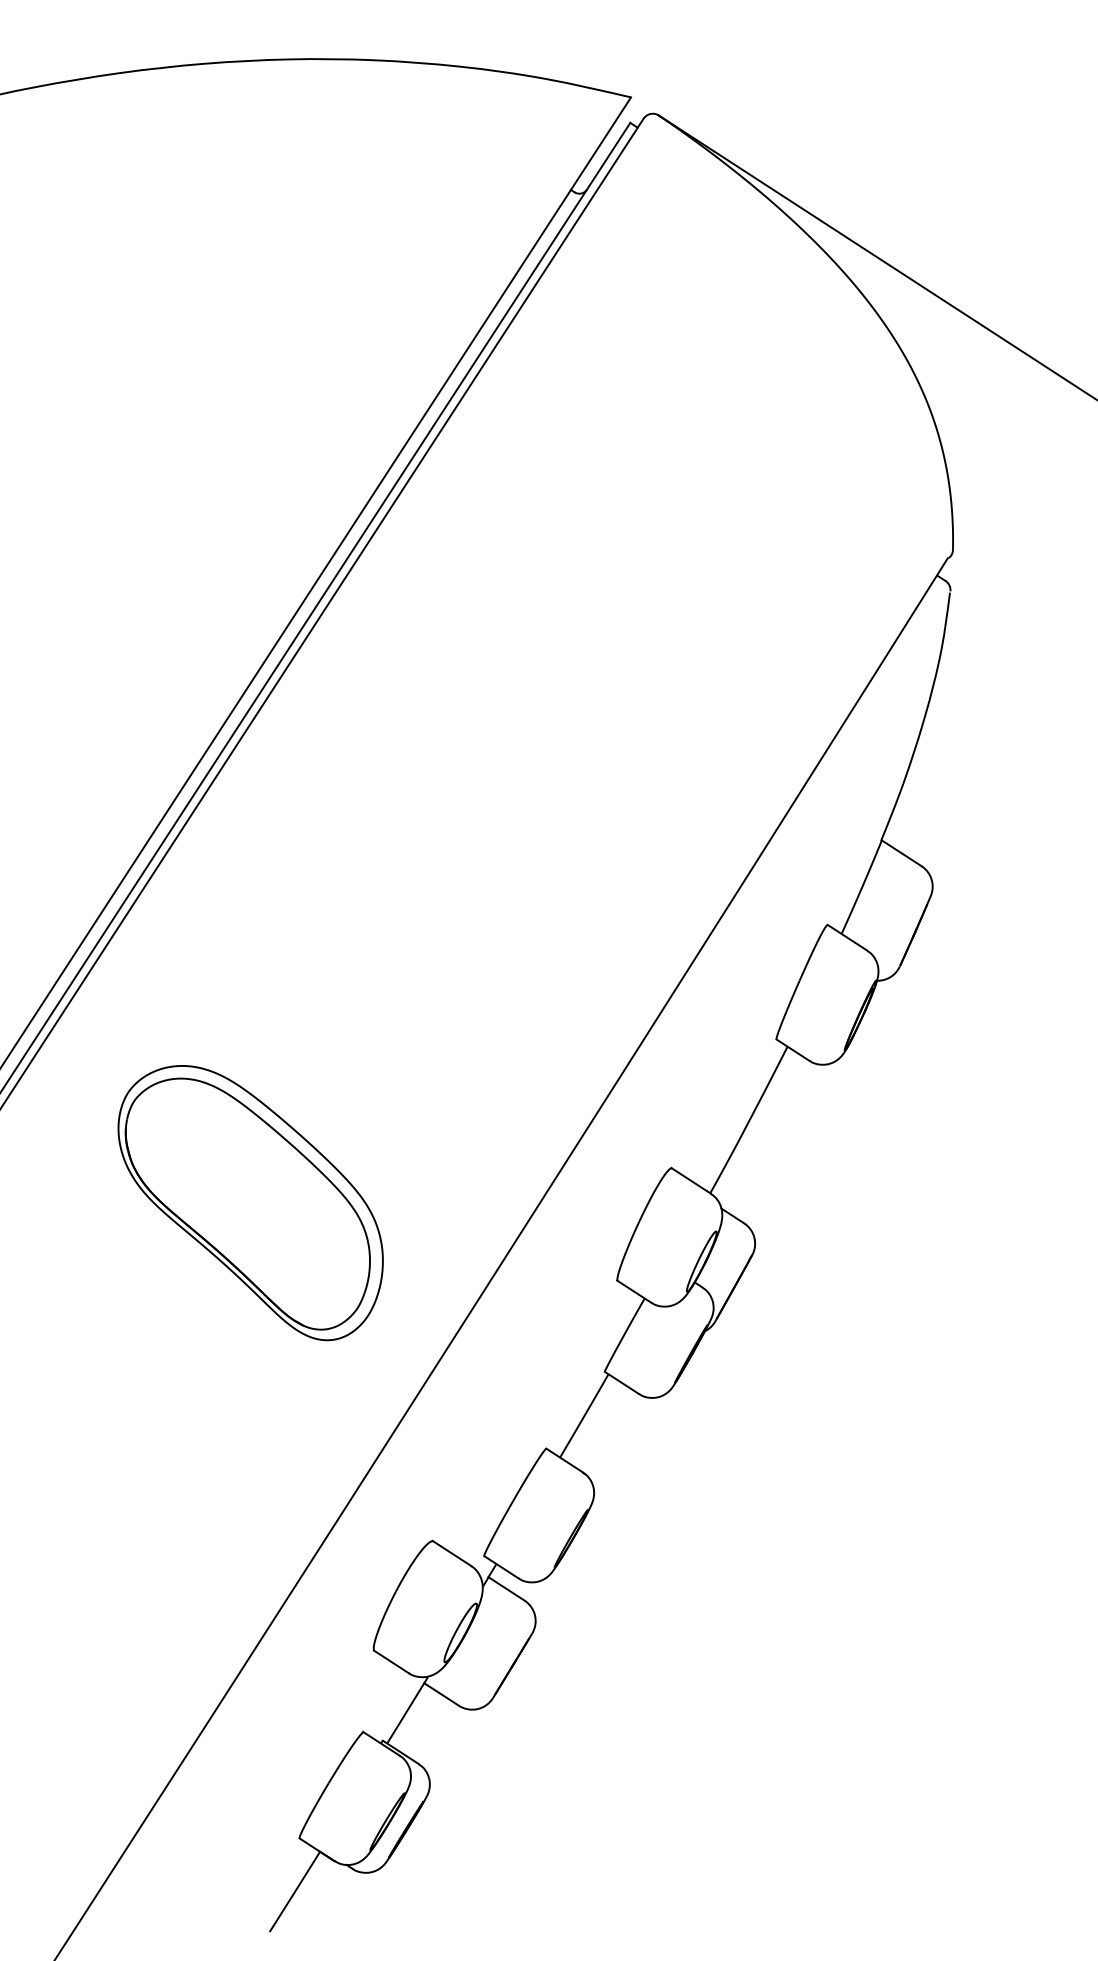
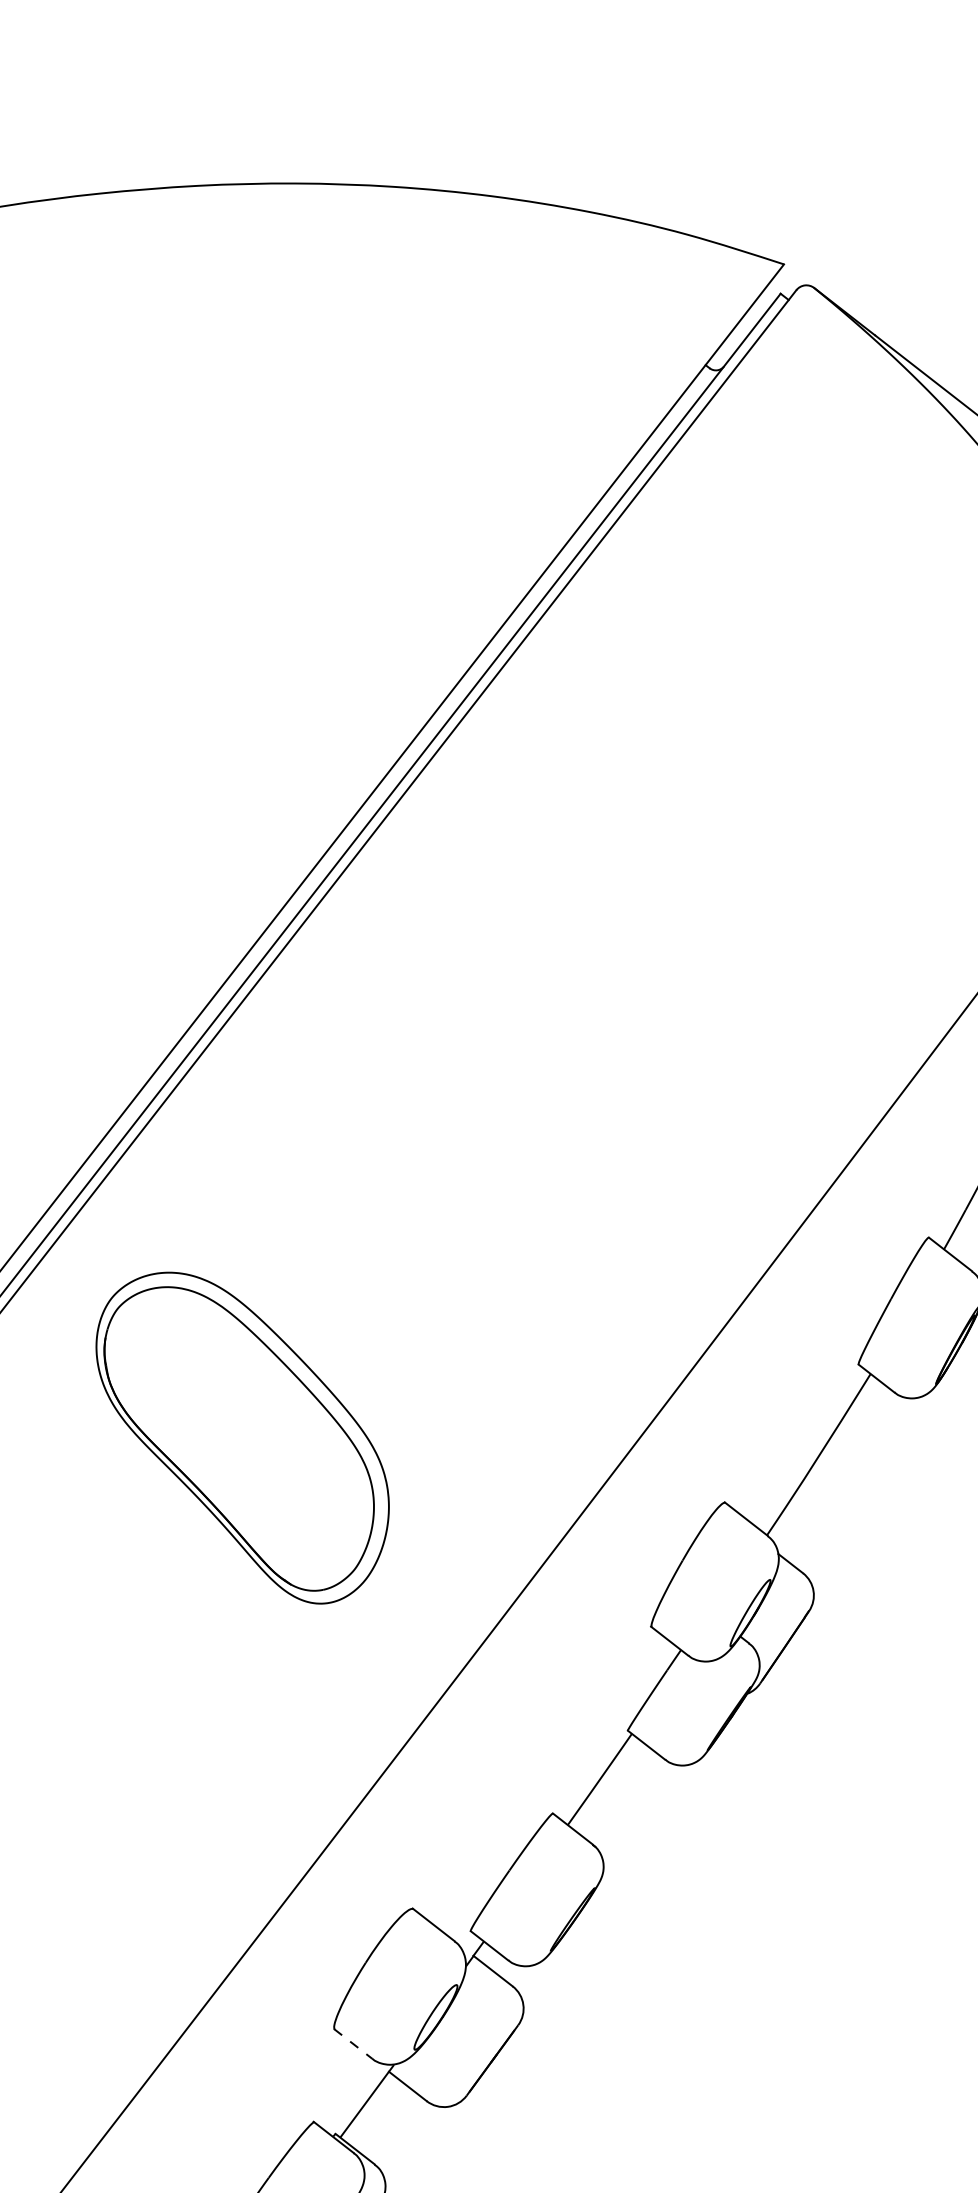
part: (250, 1203) -> (241, 1438), moved
line: (391, 1661) -> (353, 2043), solid -> dashed

